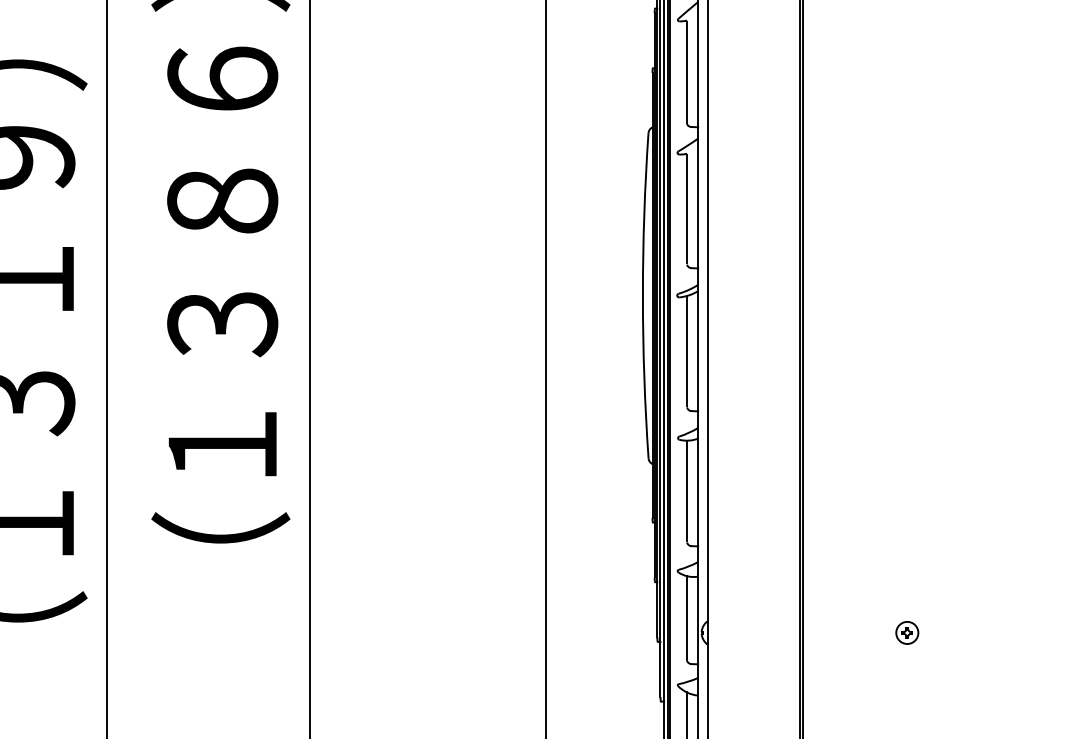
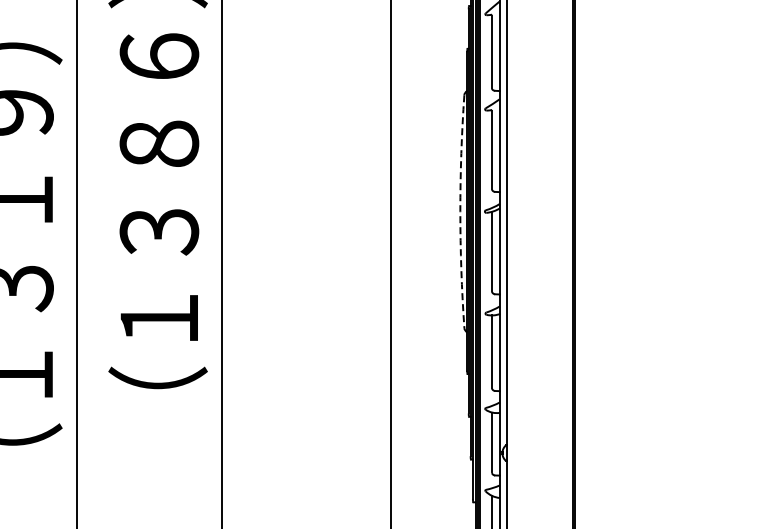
arc: (643, 295) -> (460, 211), solid -> dashed
part: (907, 632) -> (649, 452), removed

